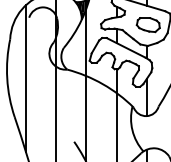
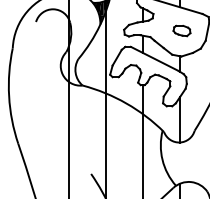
part: (147, 24) -> (181, 30), size x0.6
line: (26, 78) -> (32, 96), removed

